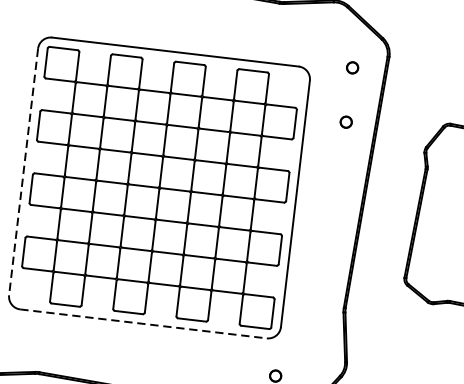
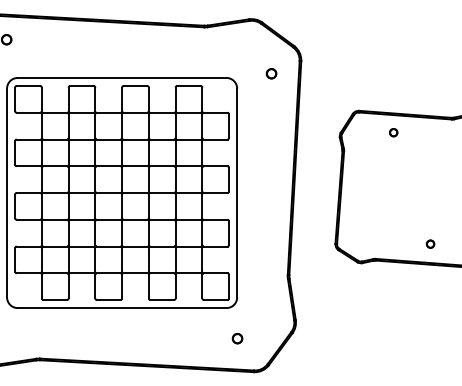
part: (346, 121) -> (271, 119), removed
line: (24, 172) -> (7, 193), dashed -> solid
line: (143, 324) -> (122, 308), dashed -> solid

